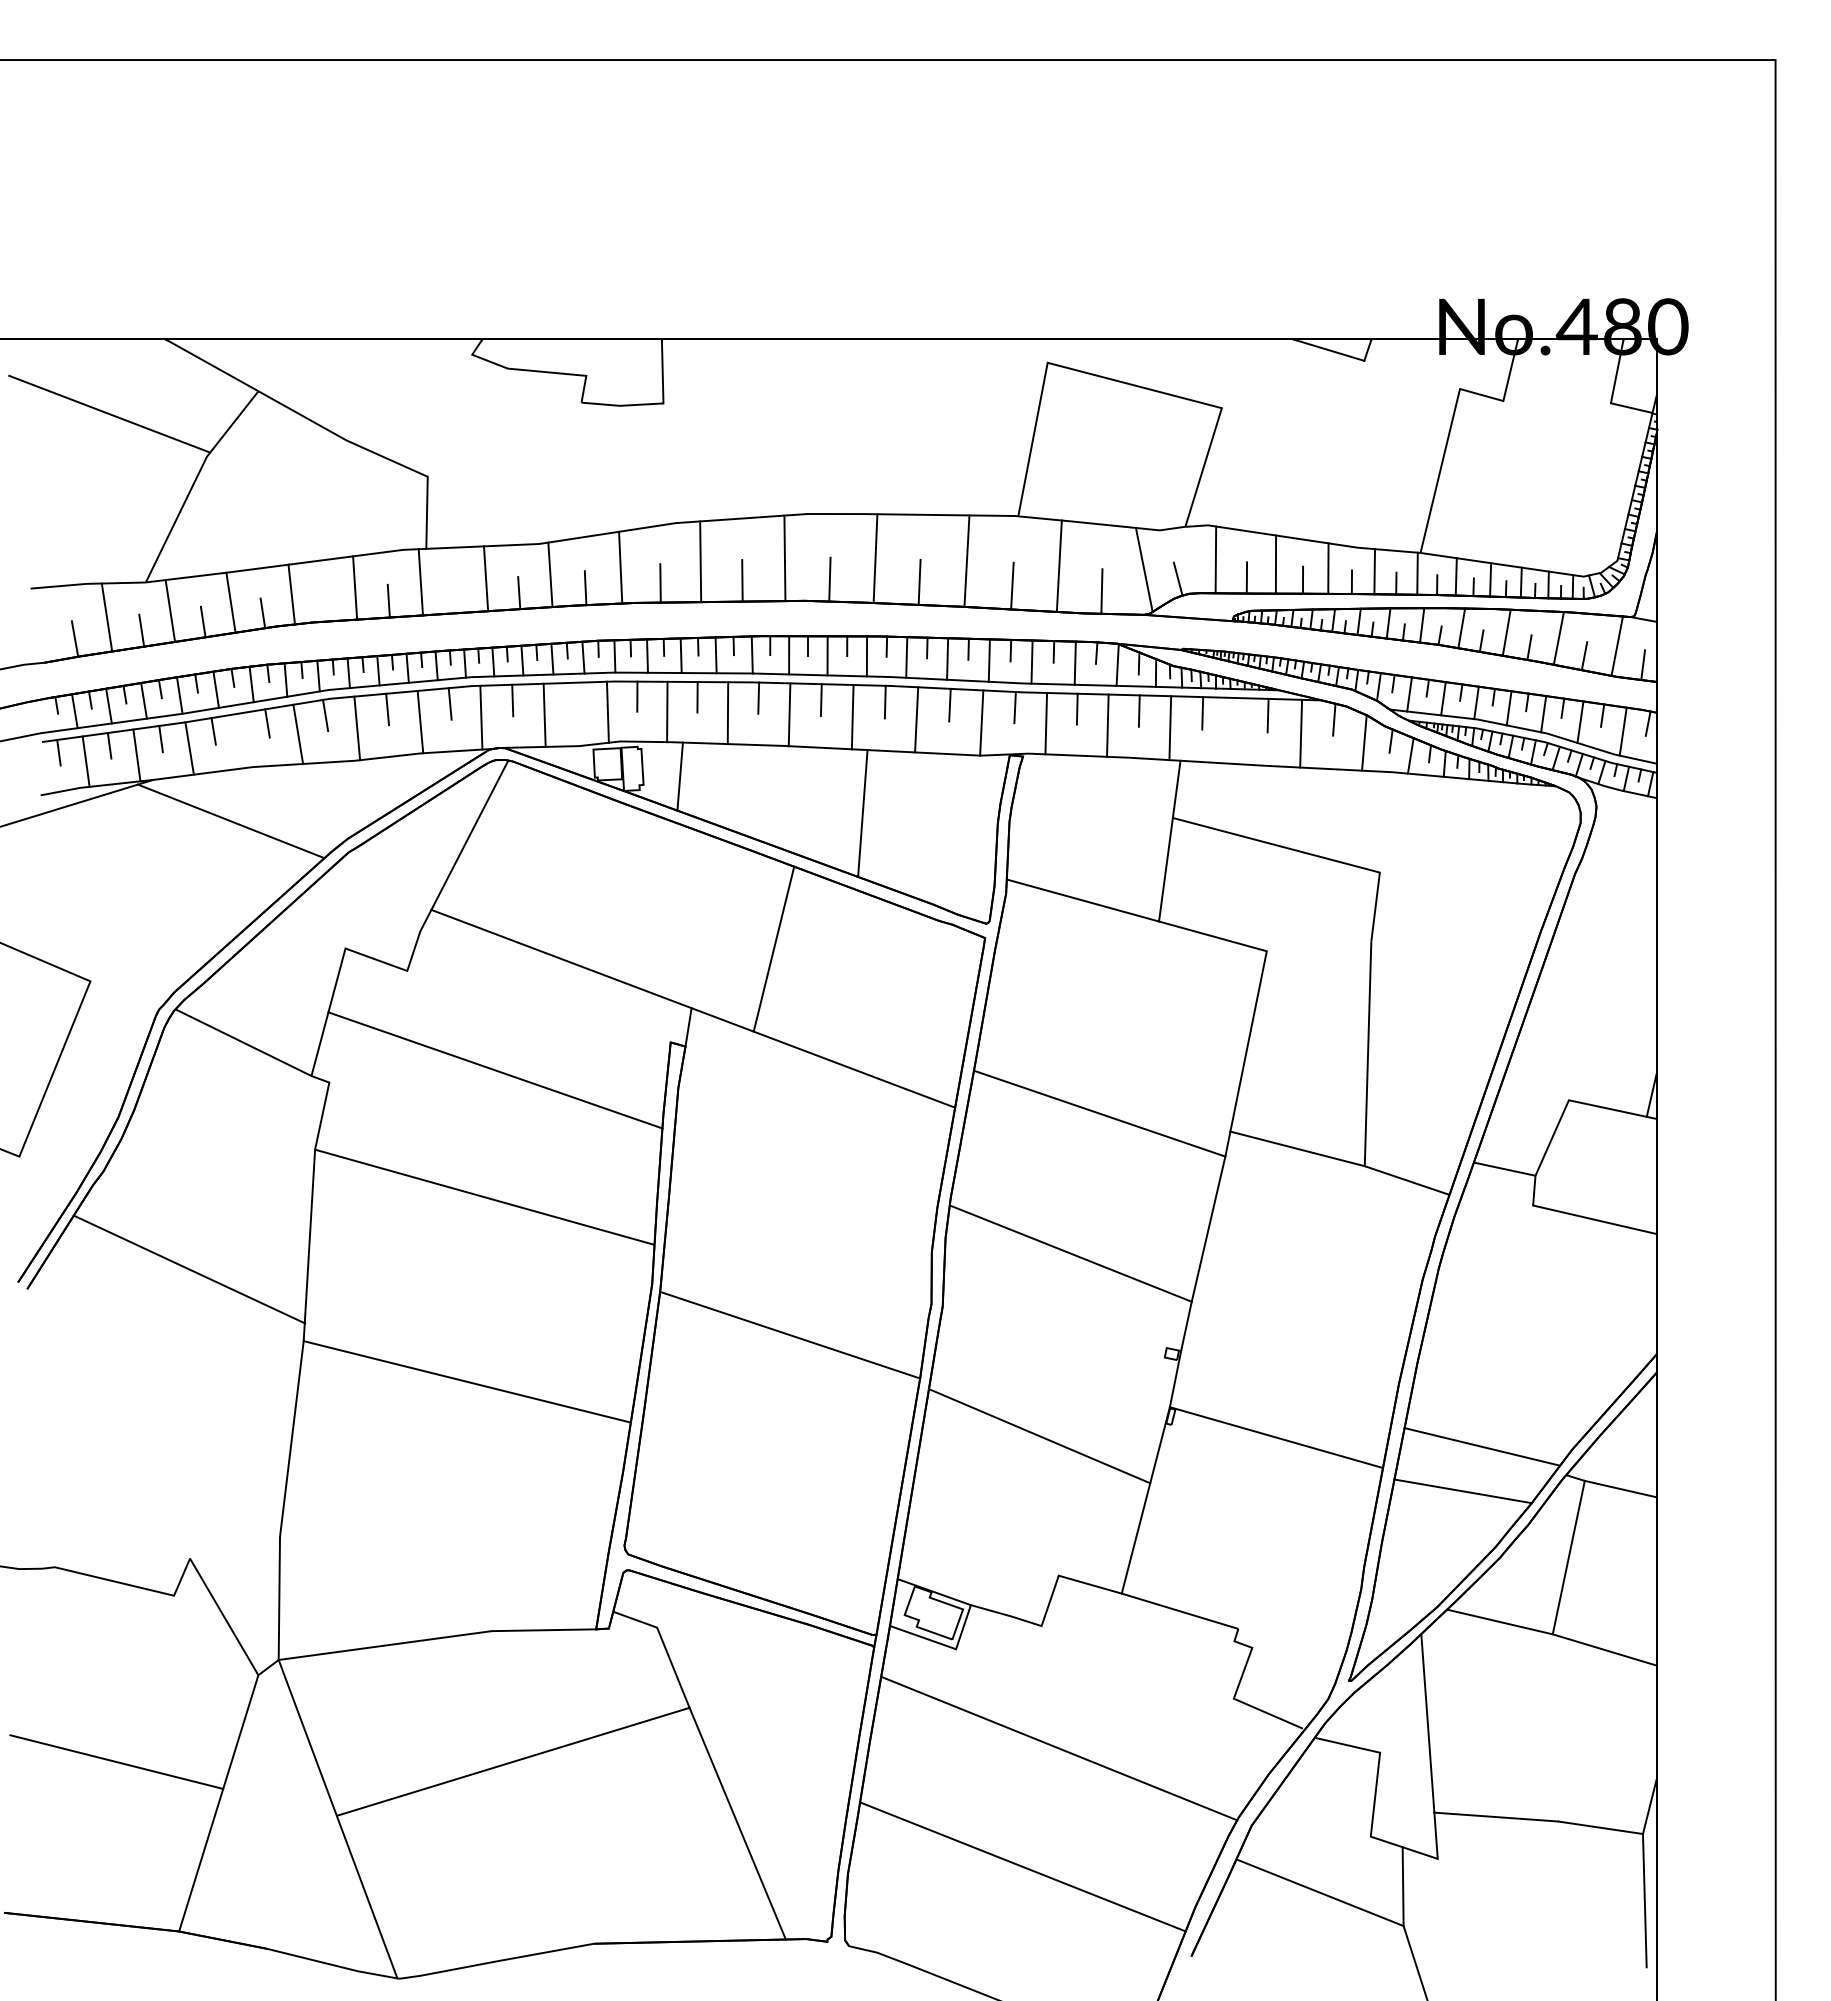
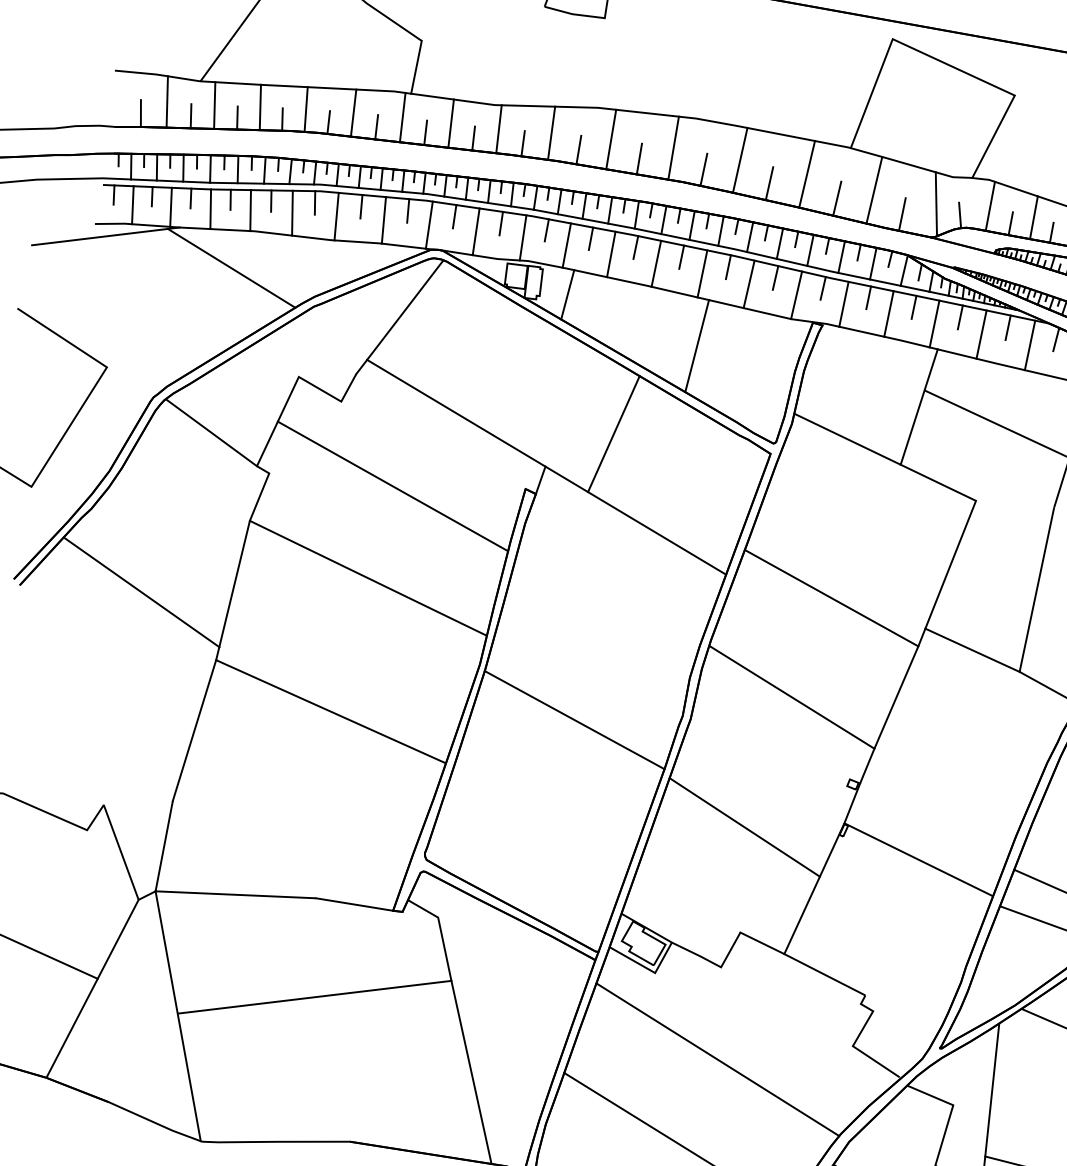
line: (454, 596) -> (425, 132), added
line: (324, 606) -> (328, 122), added
line: (575, 698) -> (501, 223), added
line: (1234, 730) -> (981, 334), added
line: (242, 740) -> (250, 210), added

